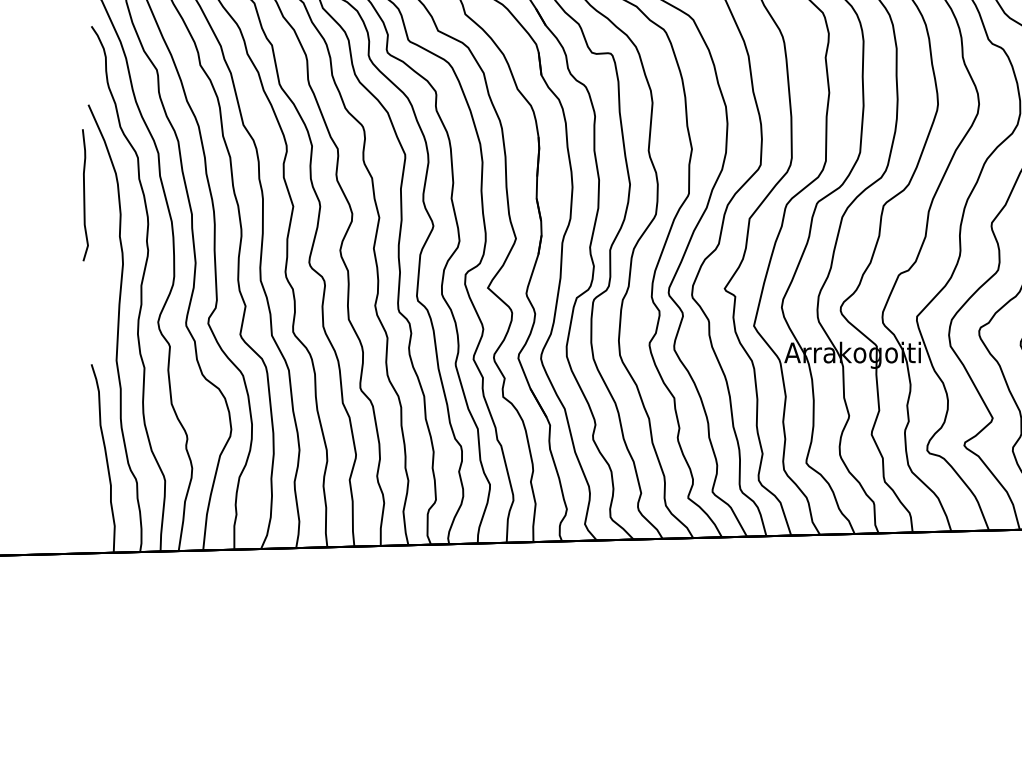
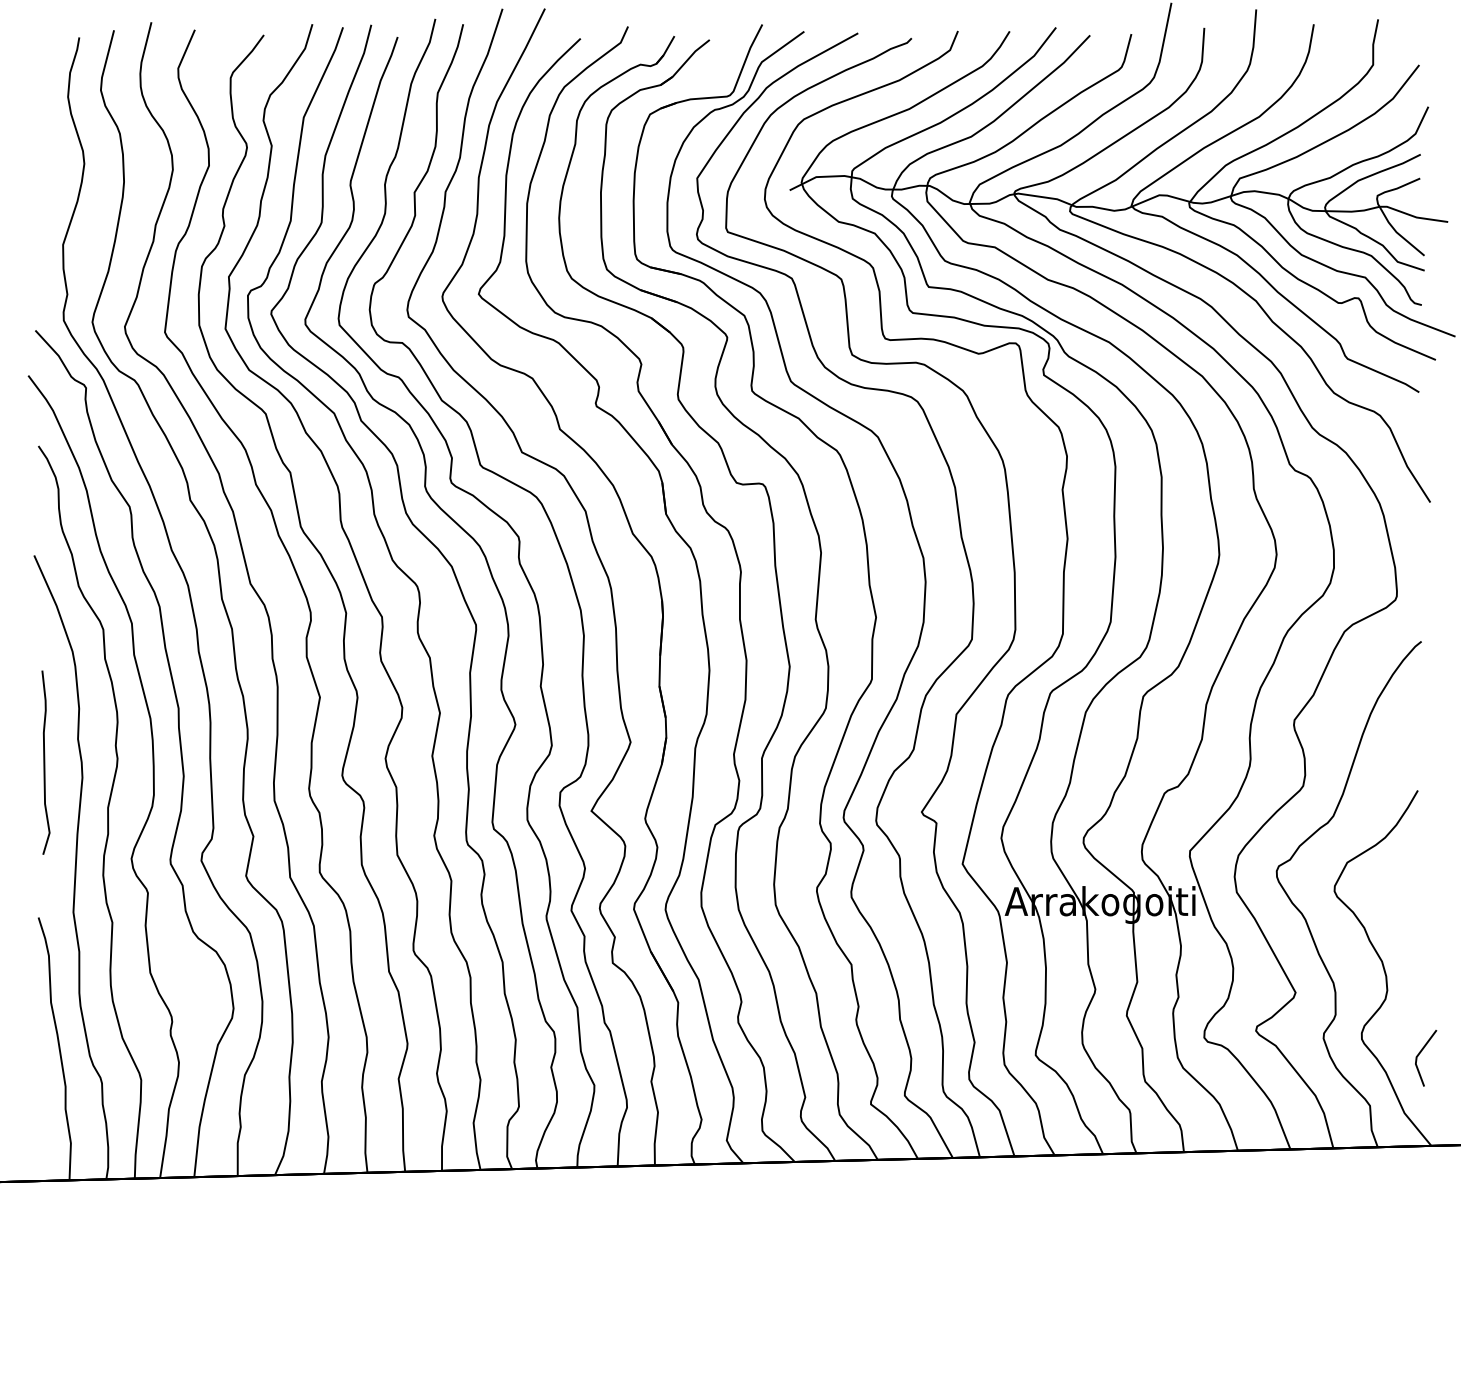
curve: (85, 195) -> (45, 762), moved

